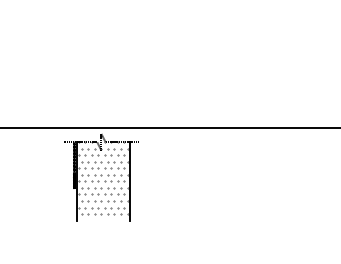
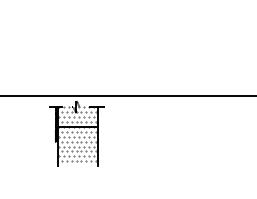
line: (103, 168) -> (78, 126), added

